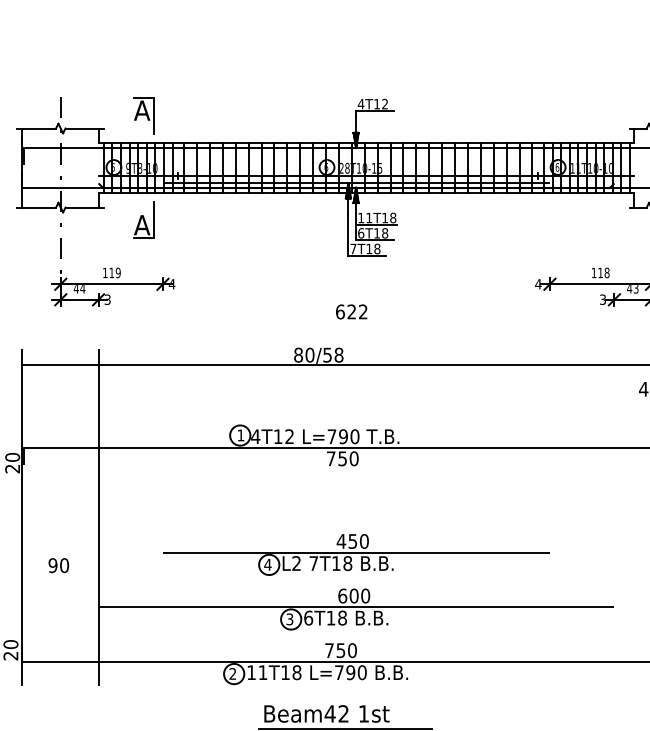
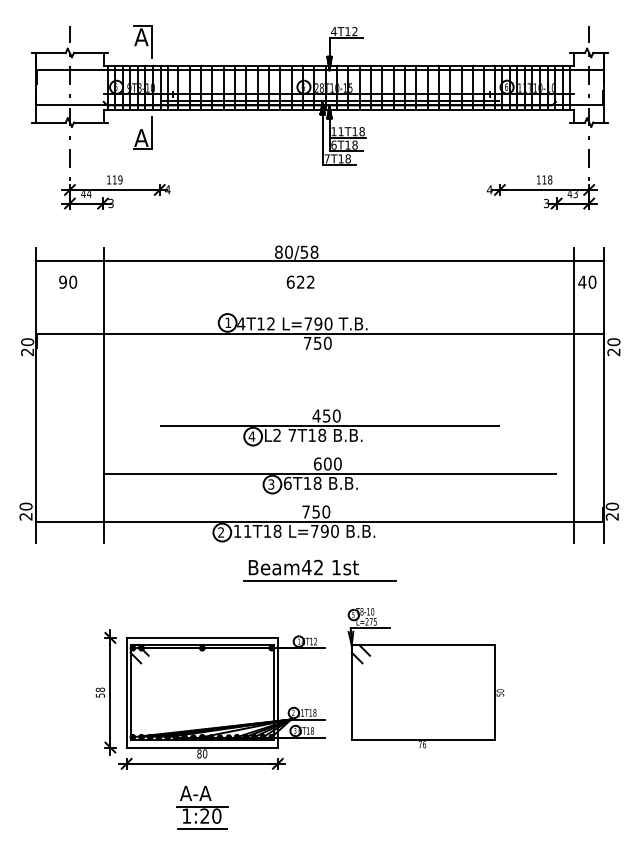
text: (351, 311) -> (300, 281), moved
line: (634, 518) -> (574, 395), added
text: (59, 564) -> (68, 281), moved

